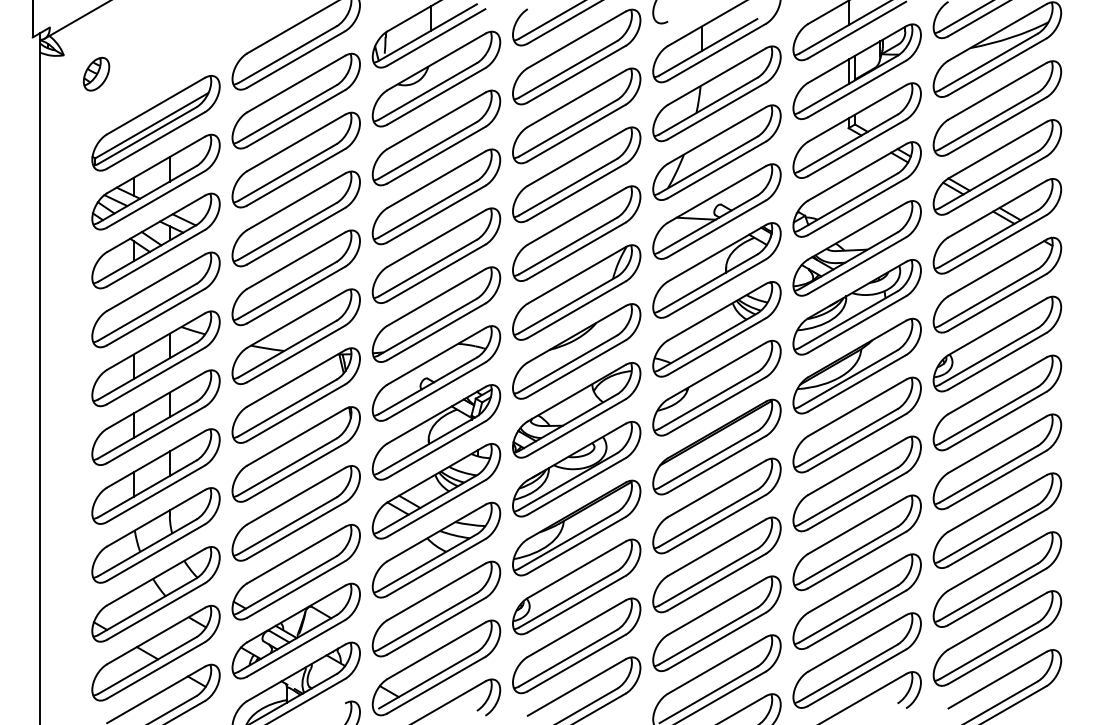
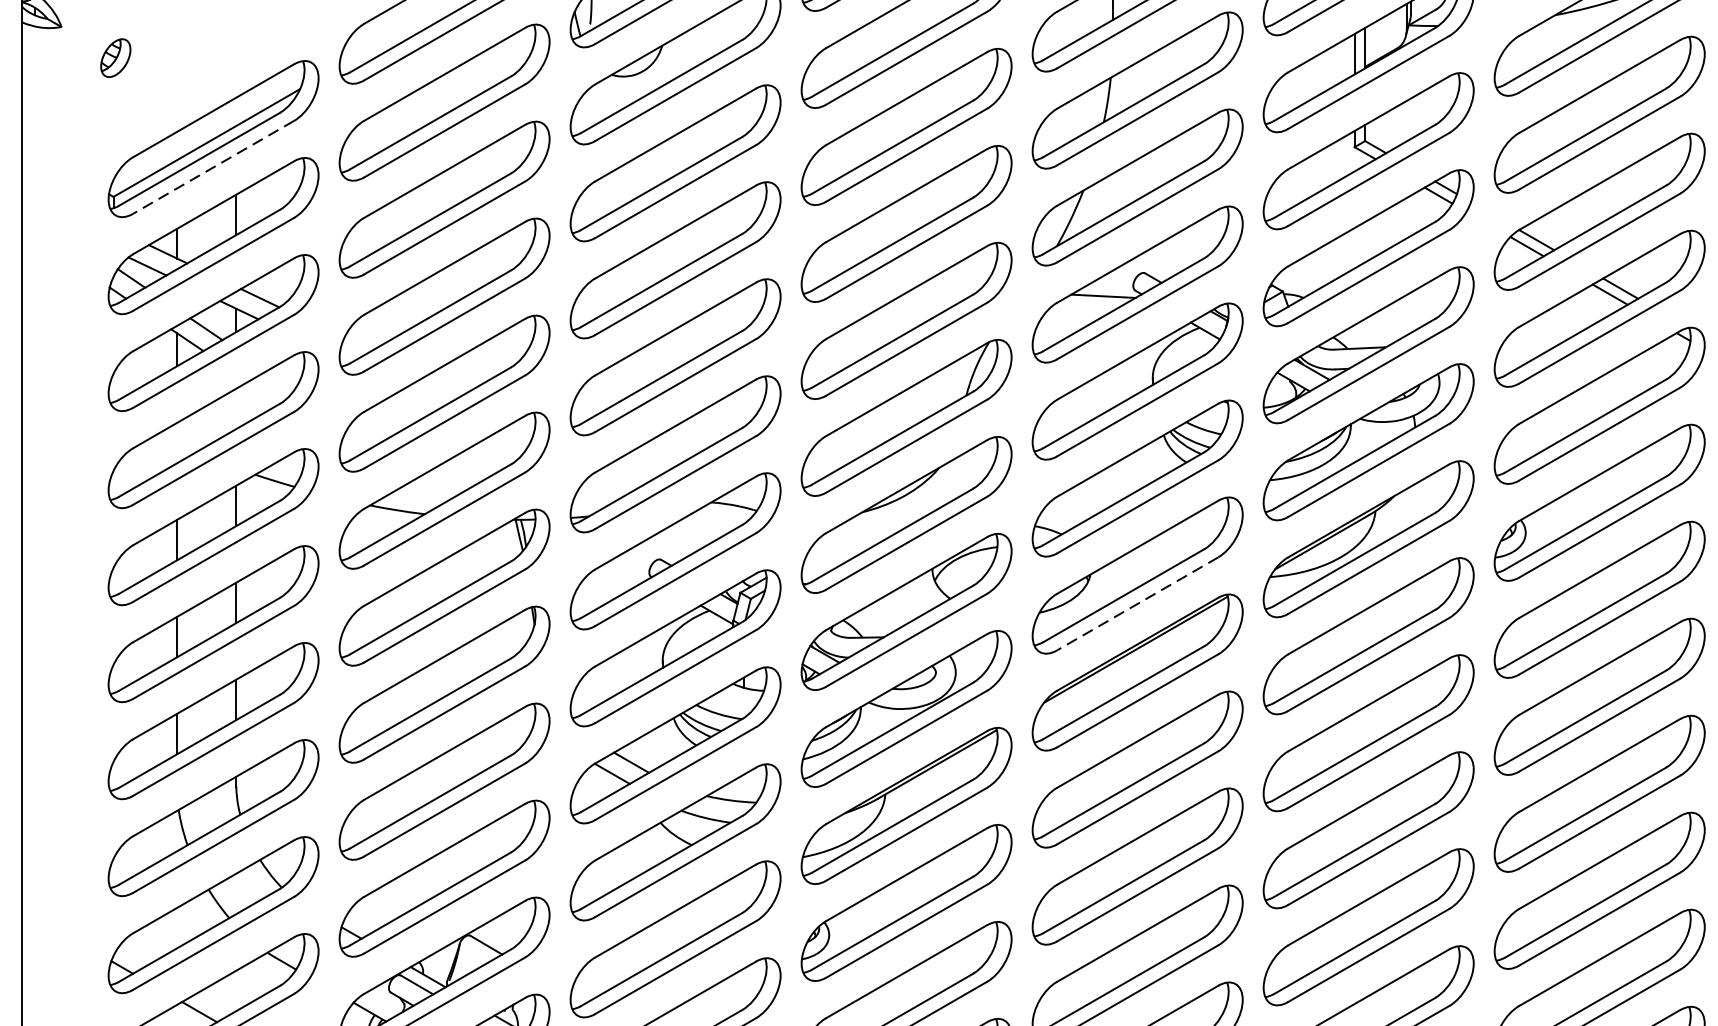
part: (96, 73) -> (115, 57), size x0.7
line: (155, 140) -> (212, 167), solid -> dashed
line: (716, 405) -> (1136, 604), solid -> dashed

